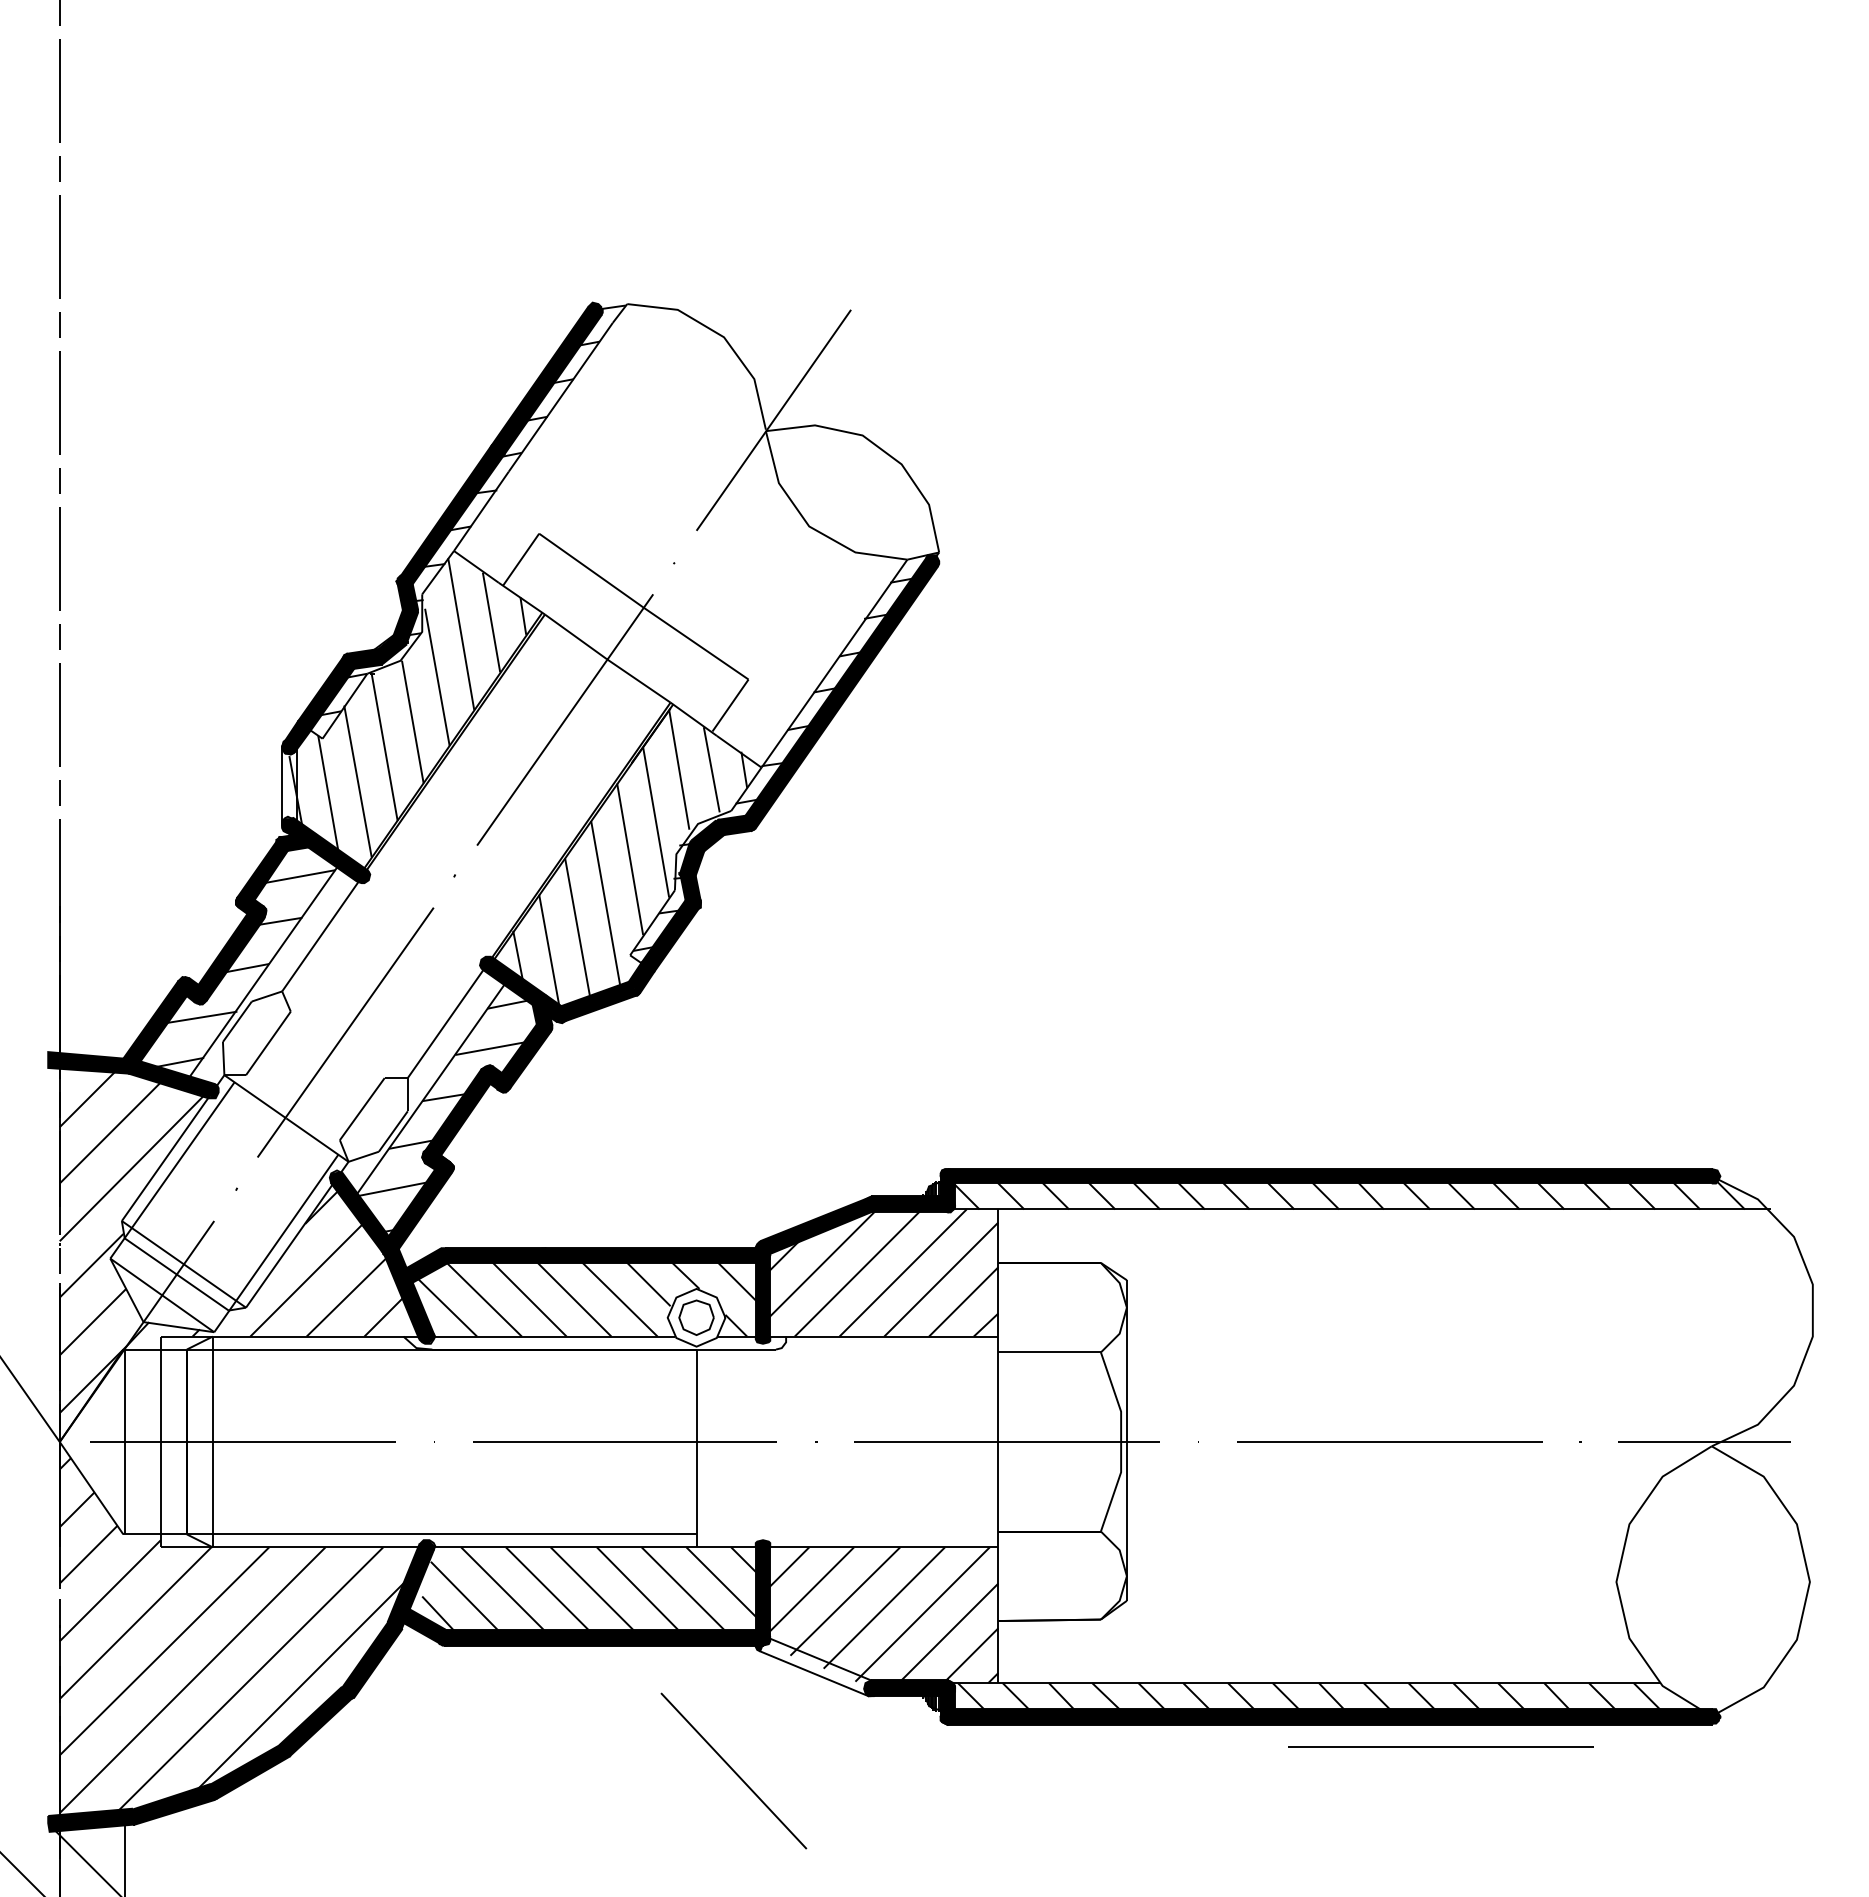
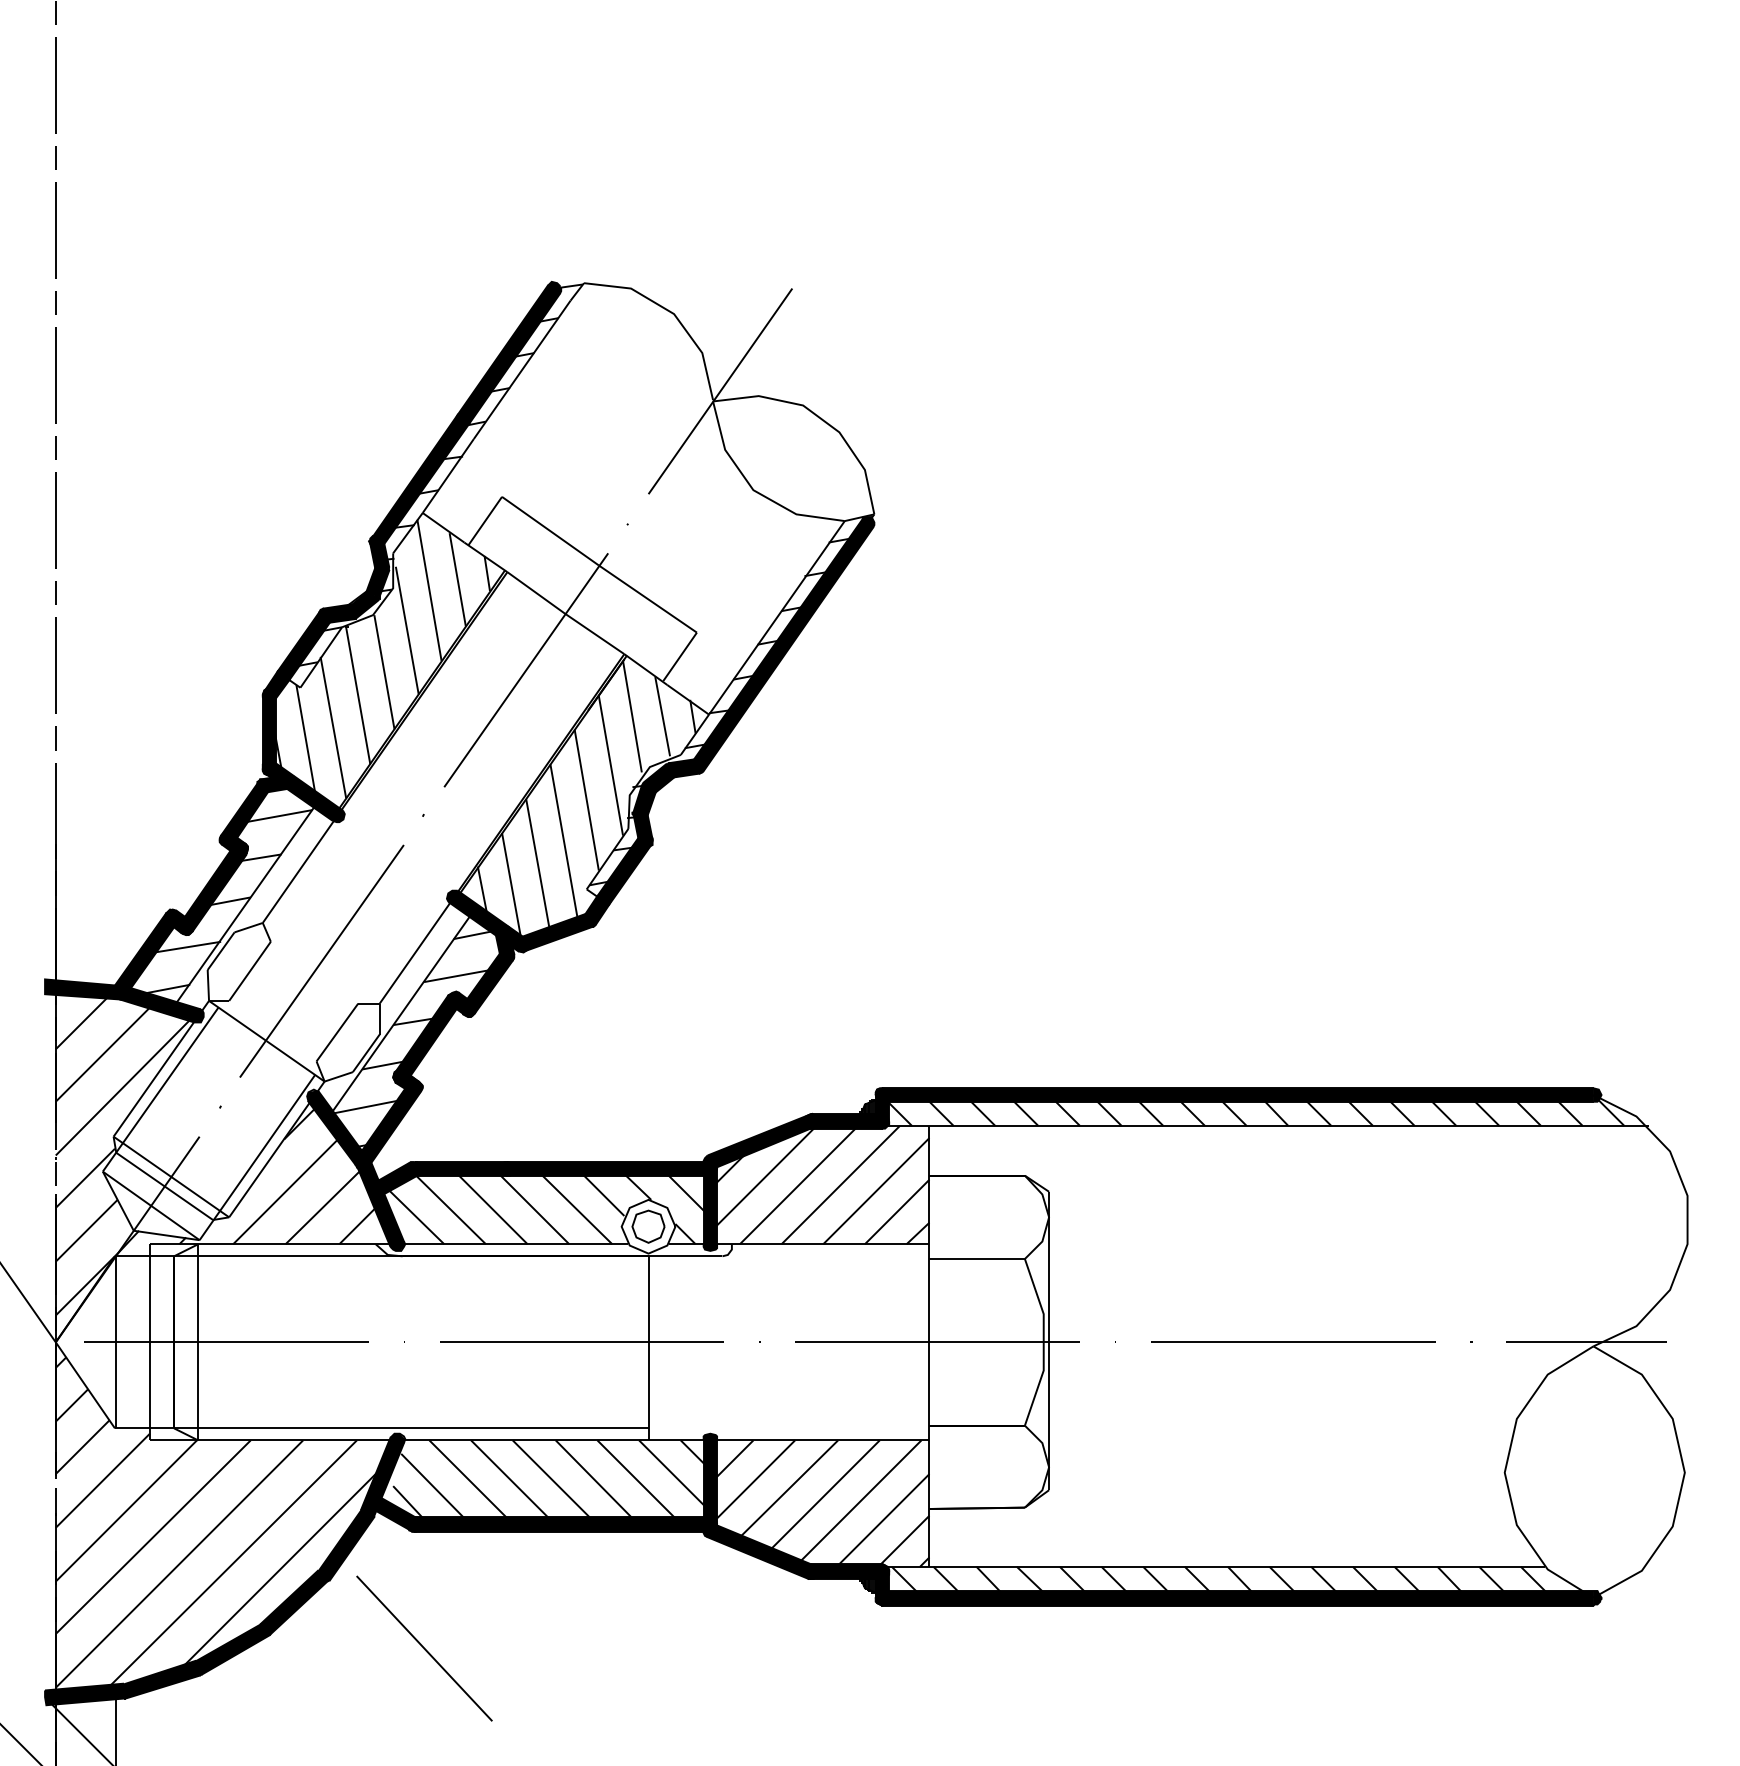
fill: (289, 786) -> (269, 732), added
fill: (817, 1666) -> (761, 1551), added
line: (1440, 1746) -> (1340, 1625), removed
line: (733, 1770) -> (424, 1648), moved

